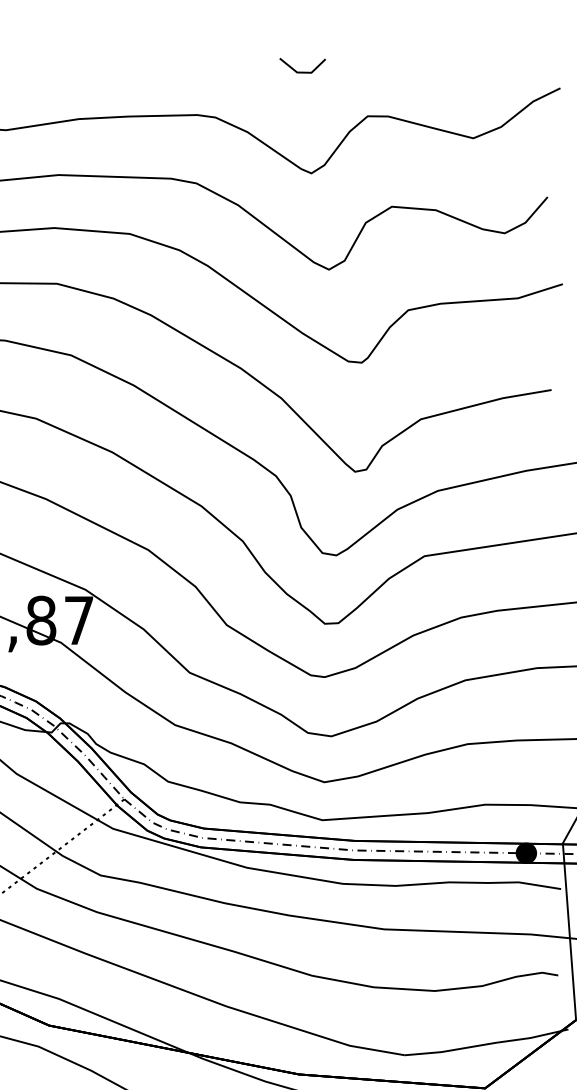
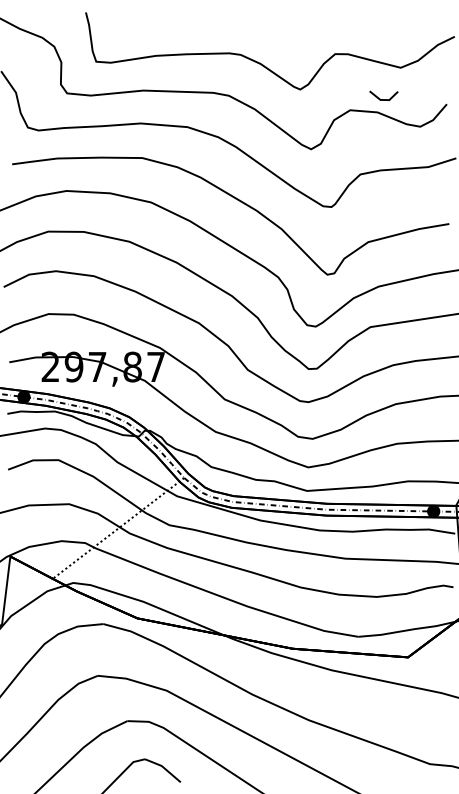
line: (302, 71) -> (383, 99), moved

